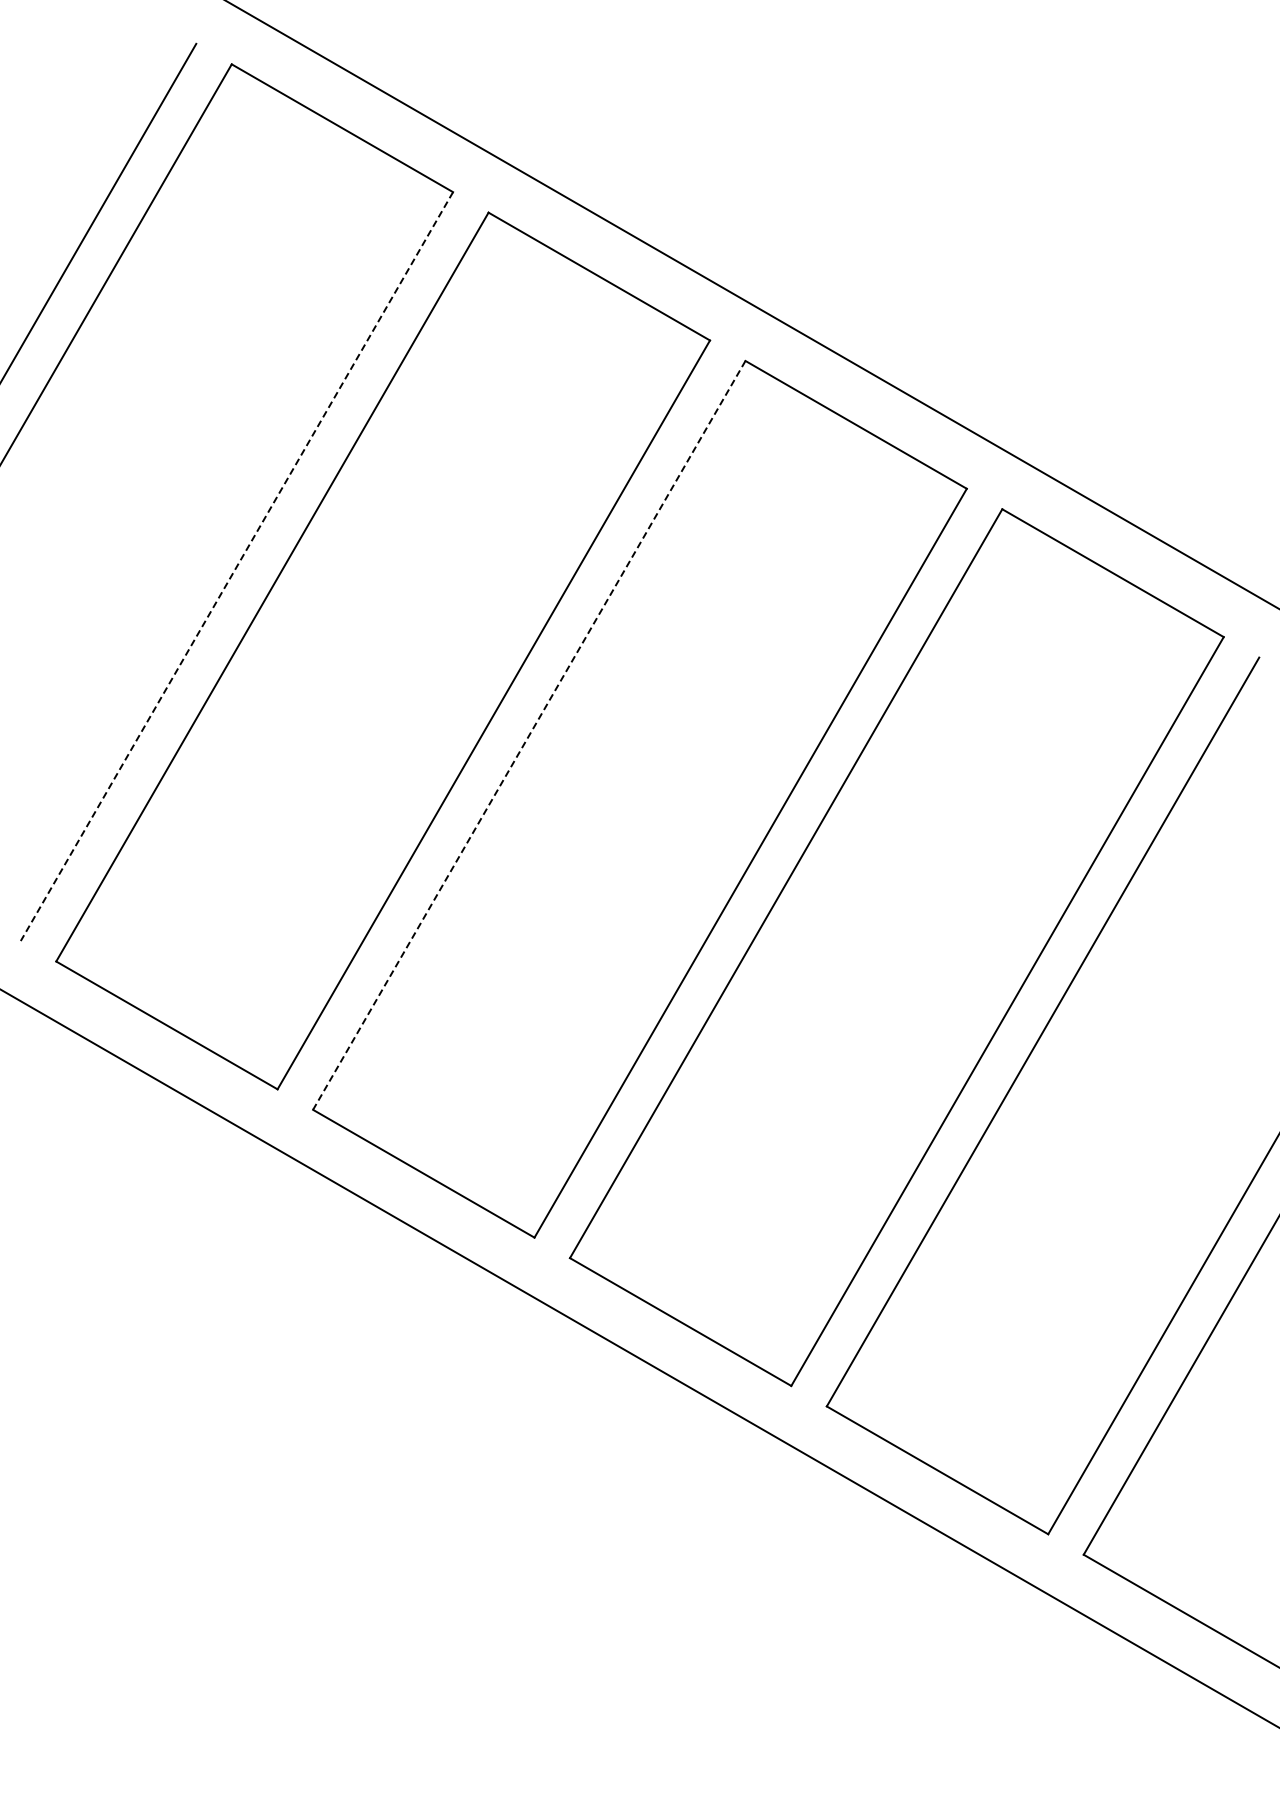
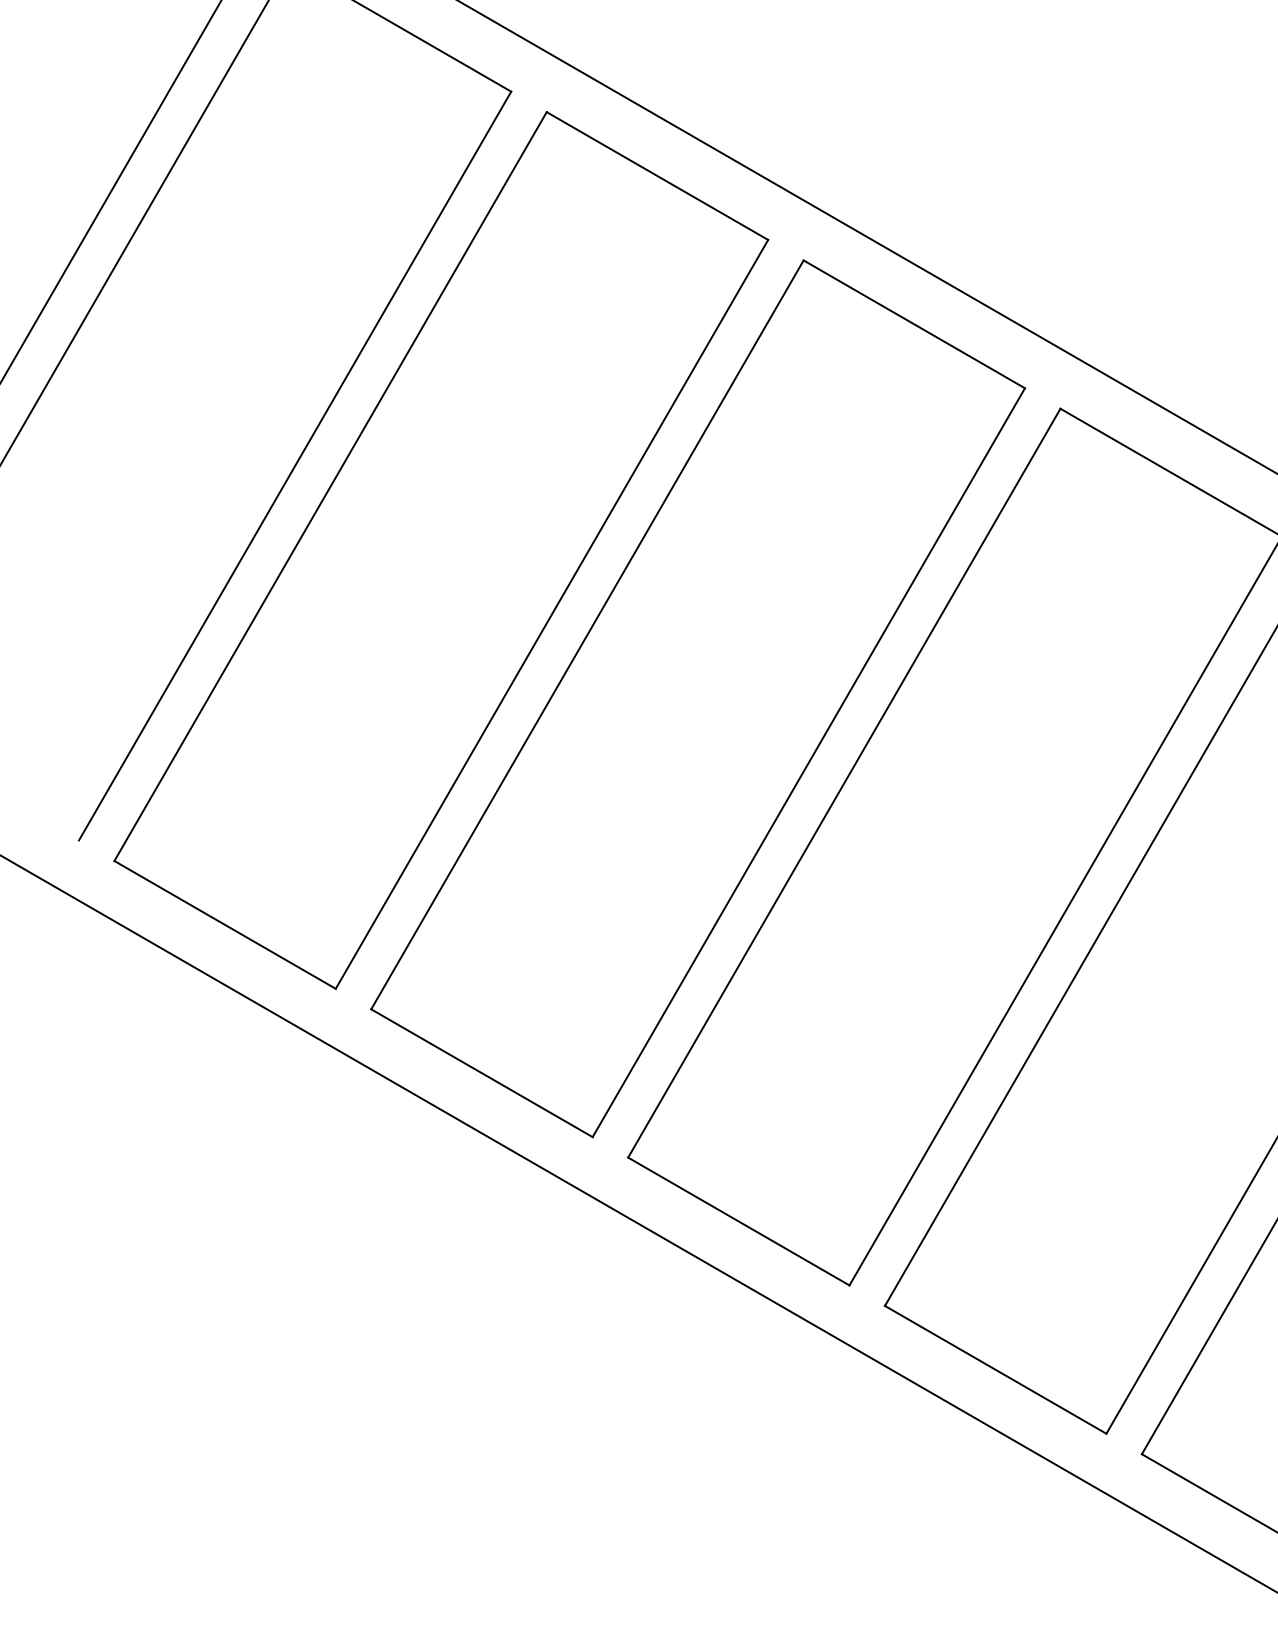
line: (236, 567) -> (294, 466), dashed -> solid
line: (529, 735) -> (587, 634), dashed -> solid

